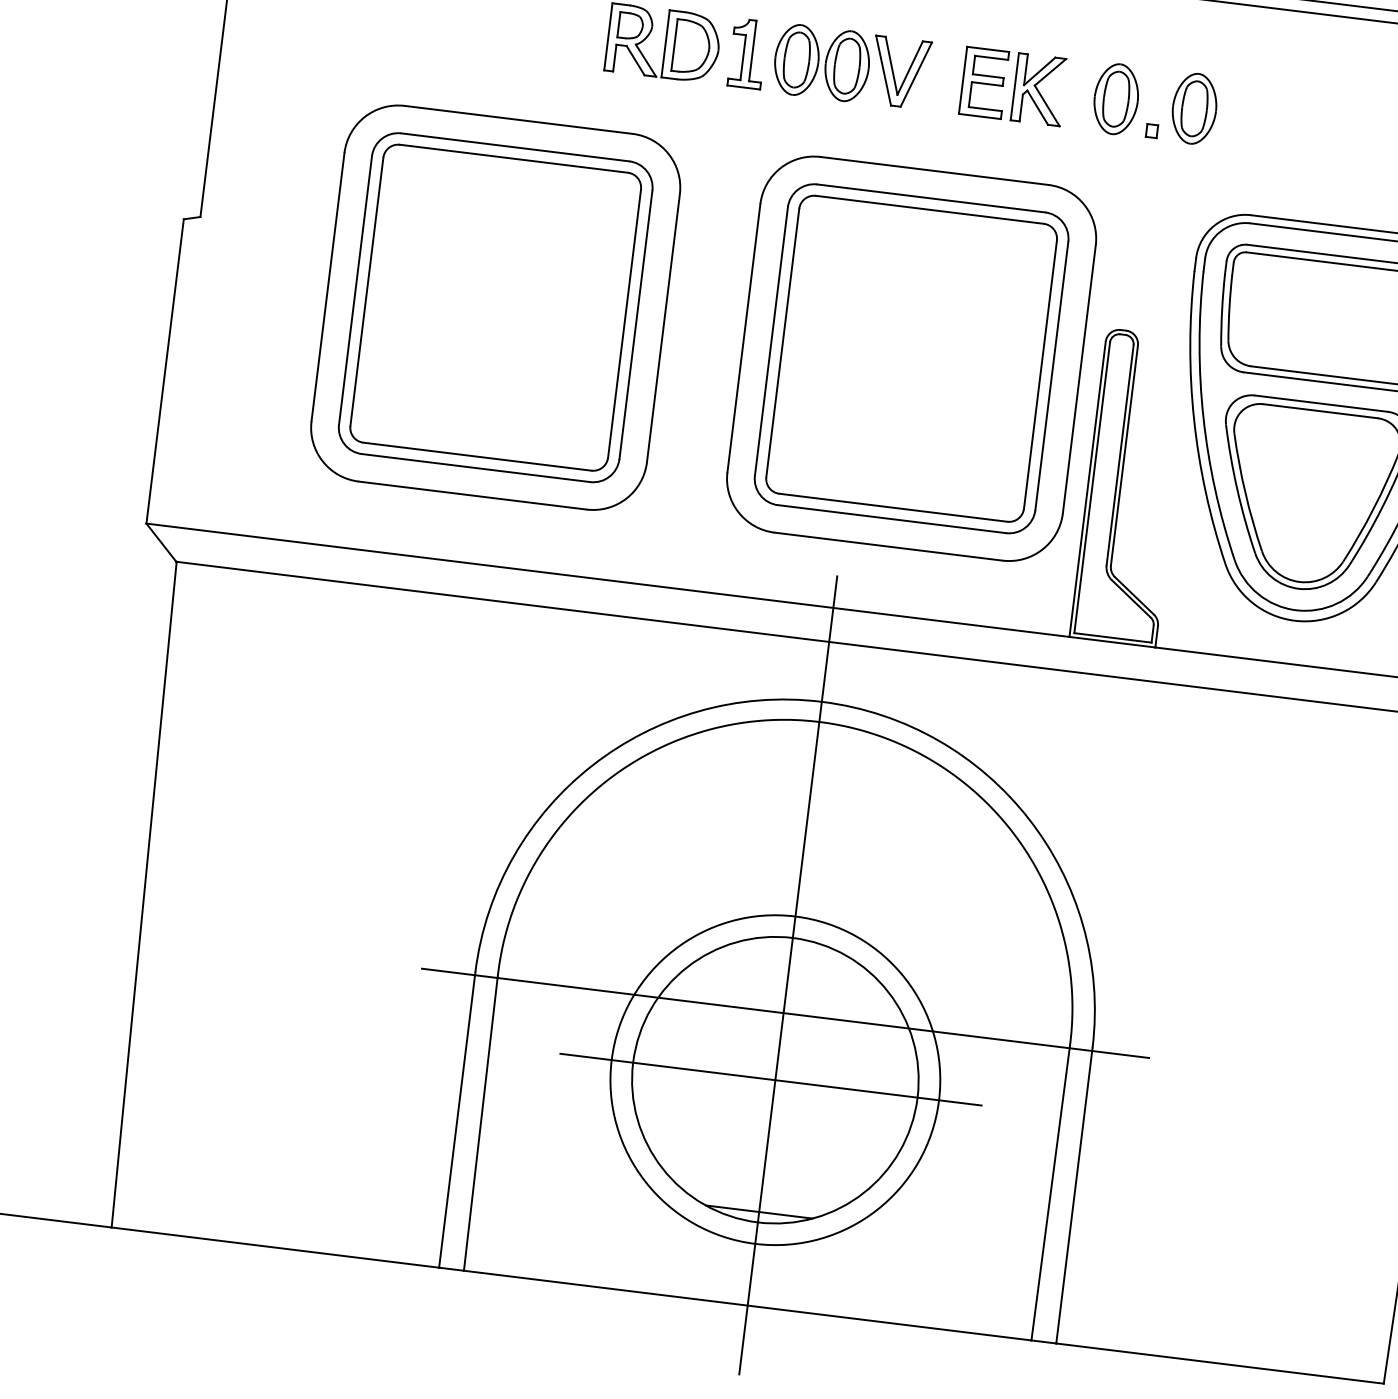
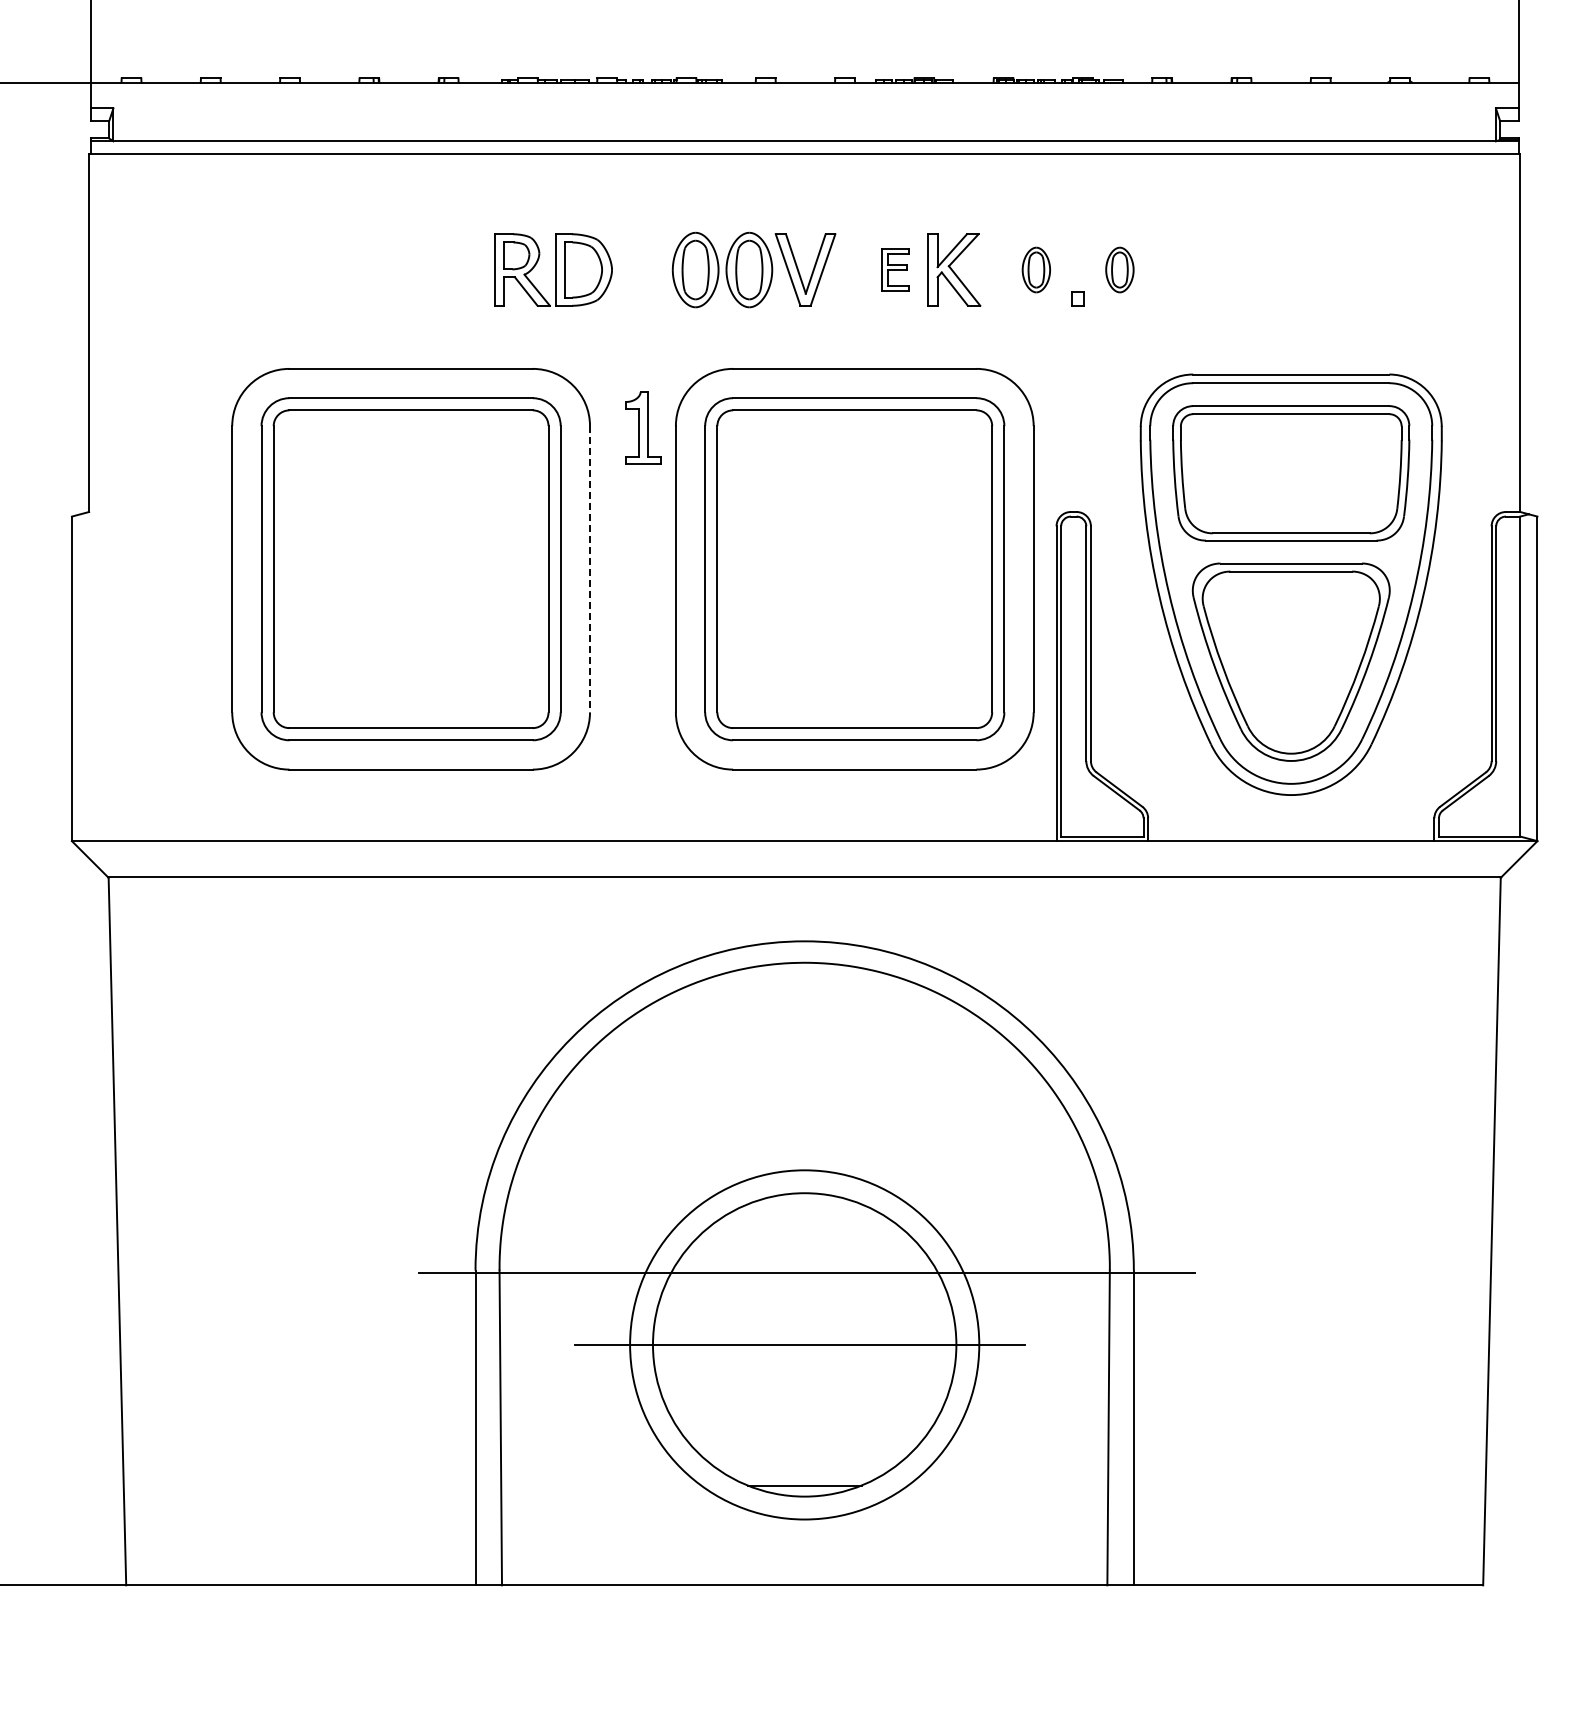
part: (748, 53) -> (643, 427), moved
part: (984, 82) -> (895, 269), size x0.6
part: (1116, 98) -> (1036, 269), size x0.6
part: (1194, 108) -> (1119, 269), size x0.6
line: (663, 328) -> (590, 569), solid -> dashed
line: (788, 974) -> (804, 1232), removed

